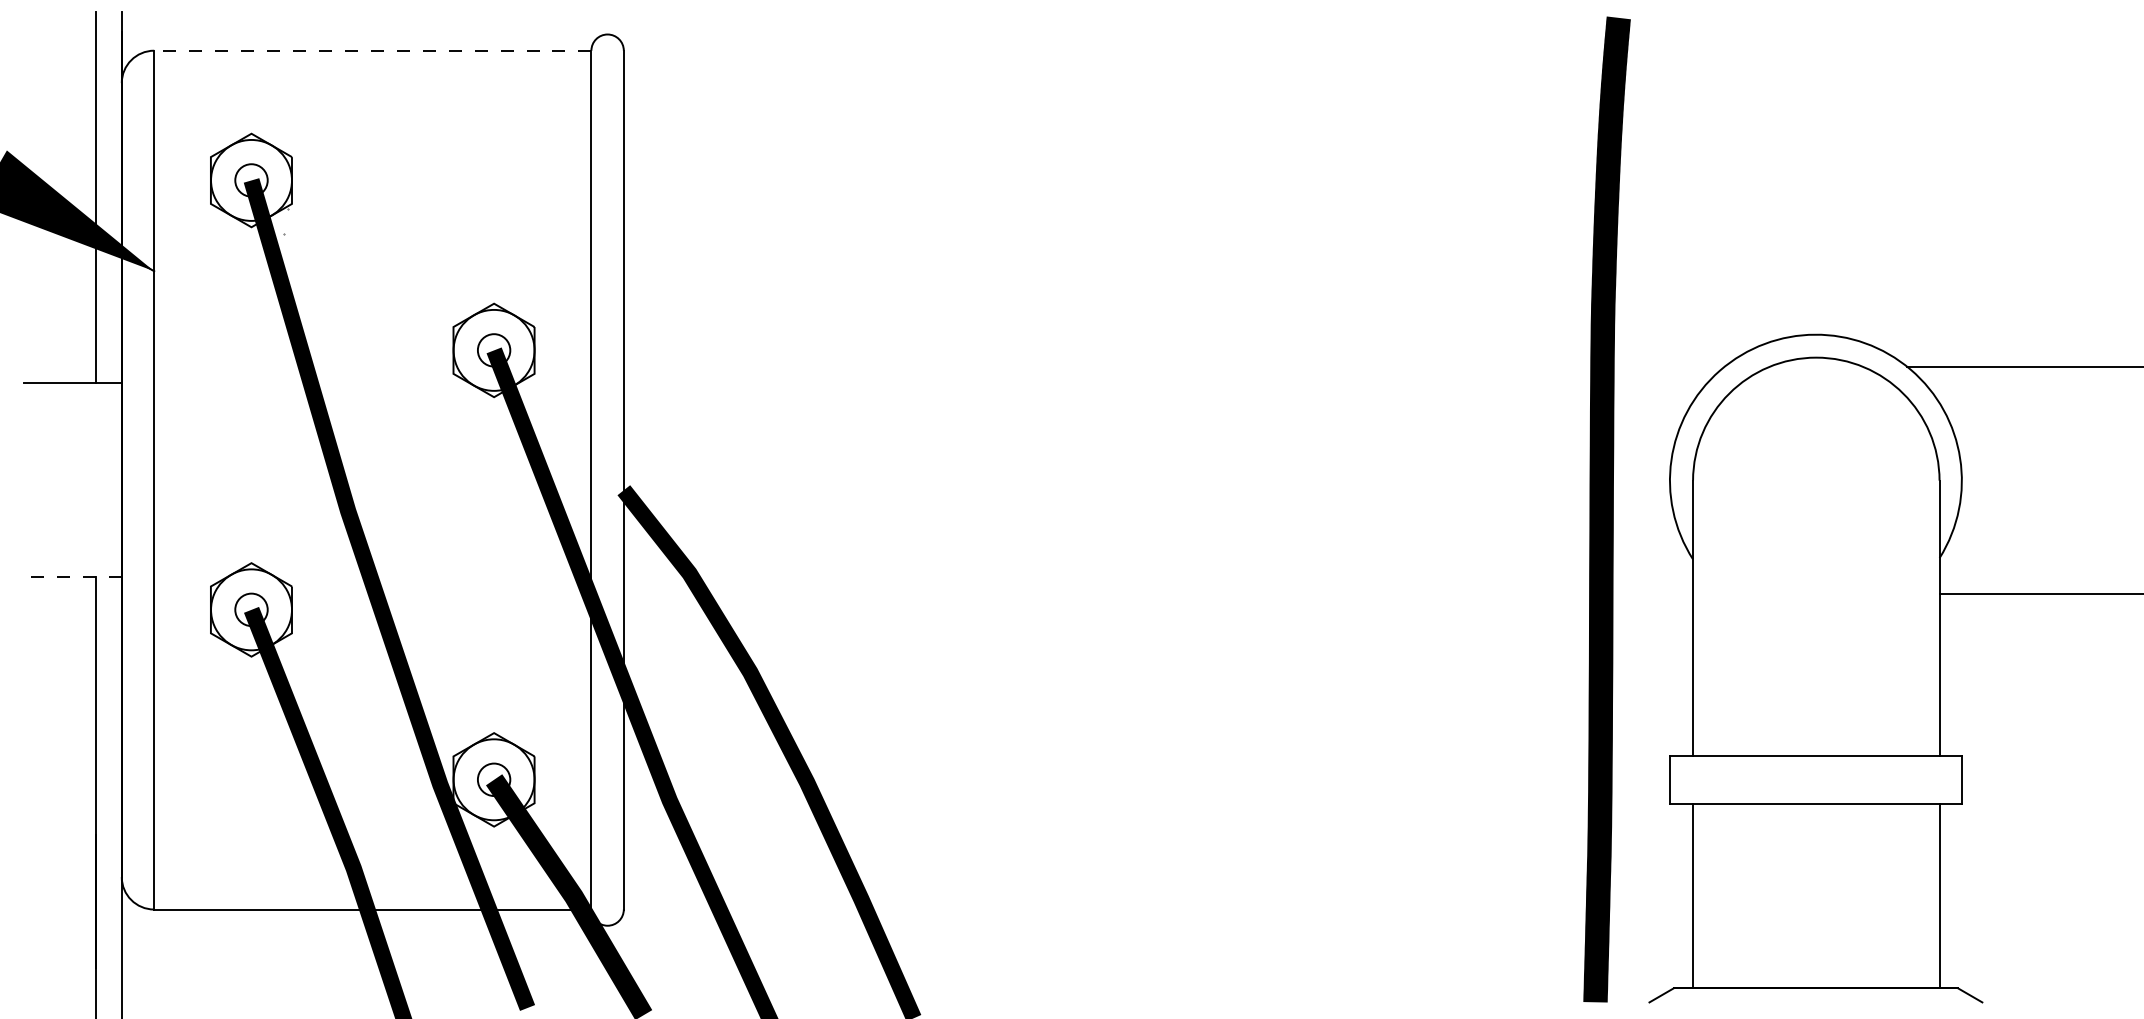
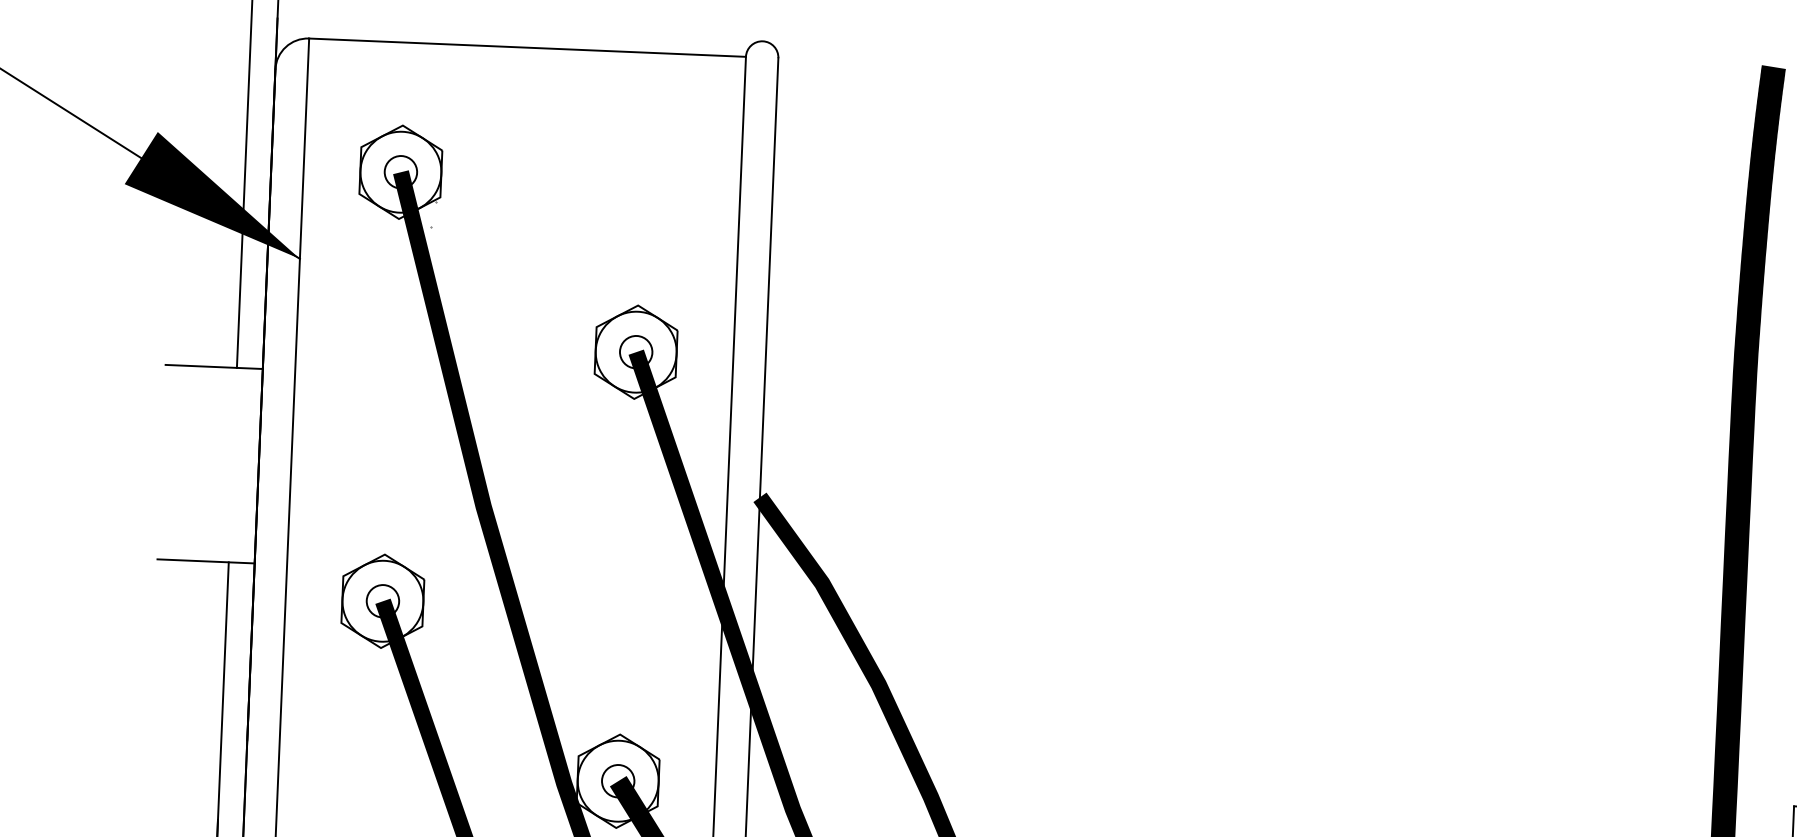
line: (372, 50) -> (527, 47), dashed -> solid
line: (73, 577) -> (206, 561), dashed -> solid

